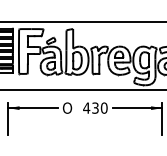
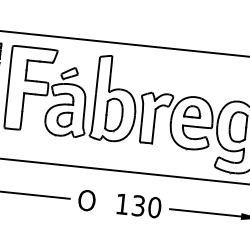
text: (86, 107) -> (122, 203), 430 -> 130

